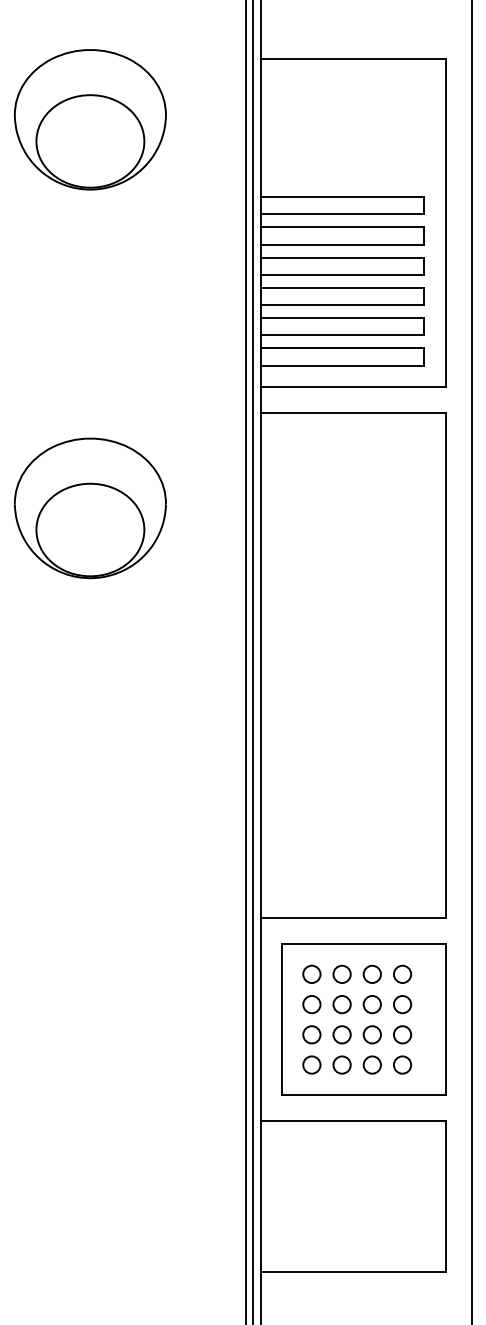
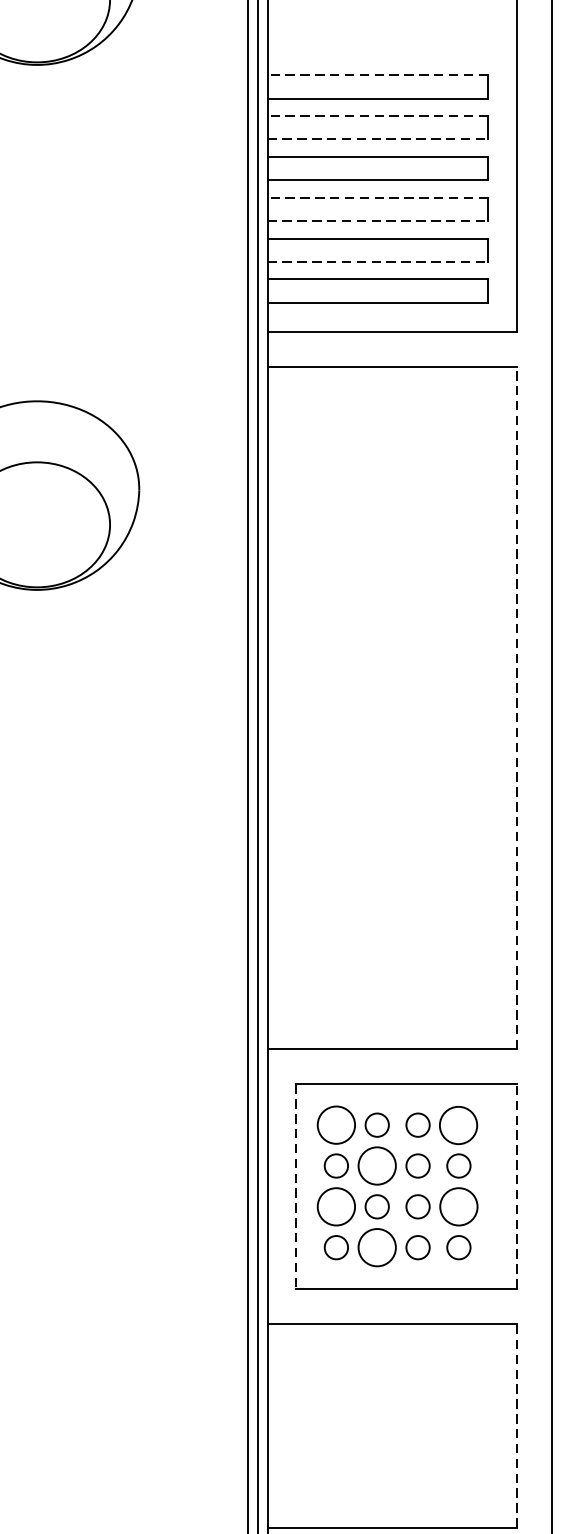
line: (342, 197) -> (377, 75), solid -> dashed
line: (342, 227) -> (377, 116), solid -> dashed
line: (342, 244) -> (377, 139), solid -> dashed
line: (342, 287) -> (377, 197), solid -> dashed
line: (342, 305) -> (377, 221), solid -> dashed
line: (342, 335) -> (377, 262), solid -> dashed
line: (445, 665) -> (516, 707), solid -> dashed
circle: (402, 973) -> (458, 1123), size x1.6
circle: (311, 974) -> (335, 1125), size x1.6
circle: (341, 1004) -> (376, 1165), size x1.6
line: (281, 1019) -> (295, 1186), solid -> dashed
line: (445, 1019) -> (516, 1186), solid -> dashed
circle: (311, 1034) -> (335, 1206), size x1.6
circle: (402, 1034) -> (458, 1206), size x1.6
circle: (341, 1064) -> (376, 1246), size x1.6
line: (445, 1196) -> (516, 1425), solid -> dashed

